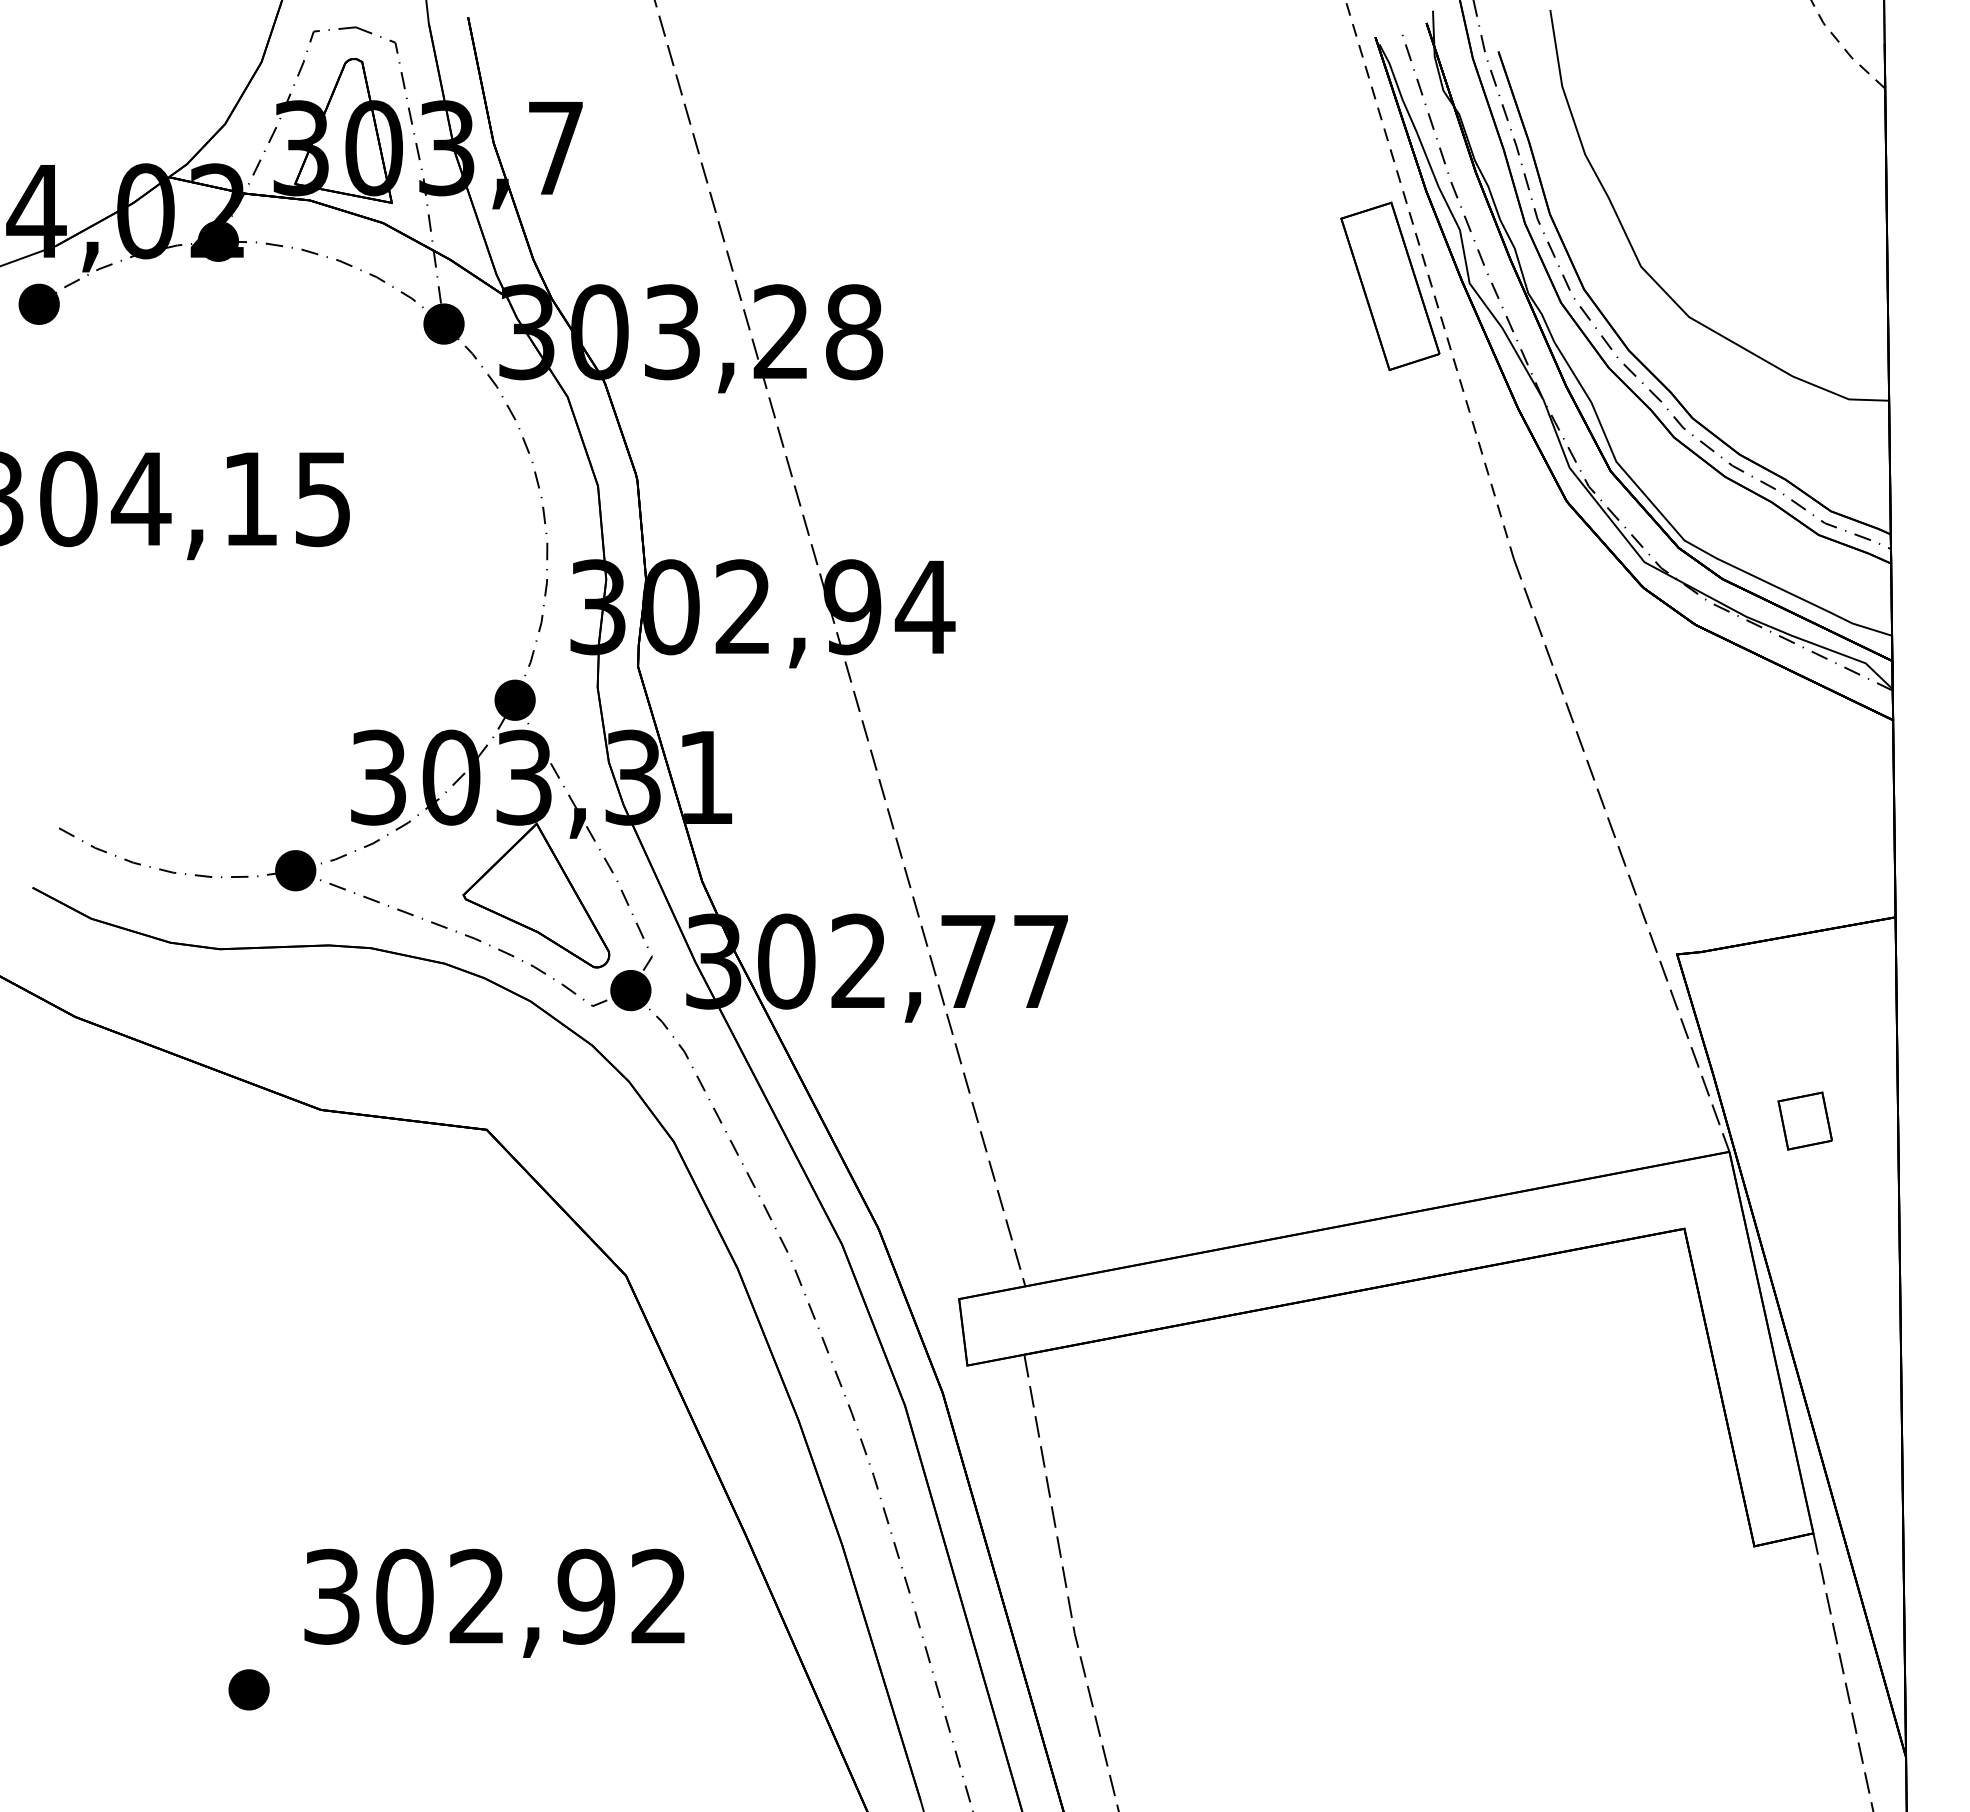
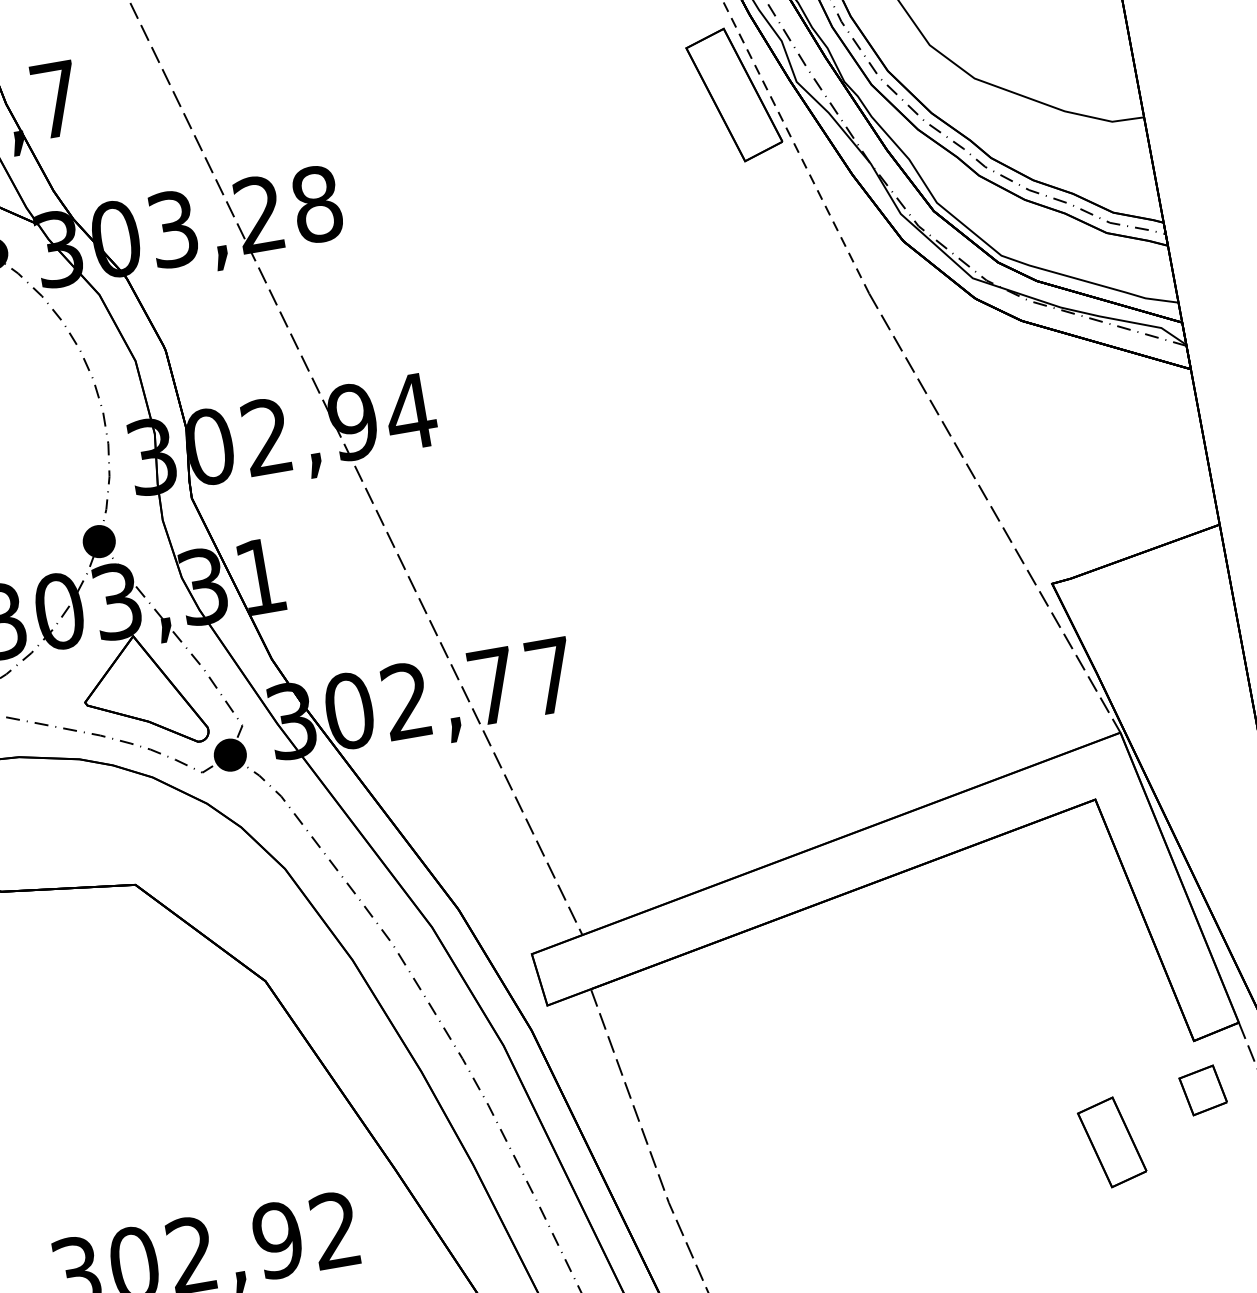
part: (1804, 1120) -> (1202, 1090), moved
part: (1632, 1653) -> (1112, 1142), added

